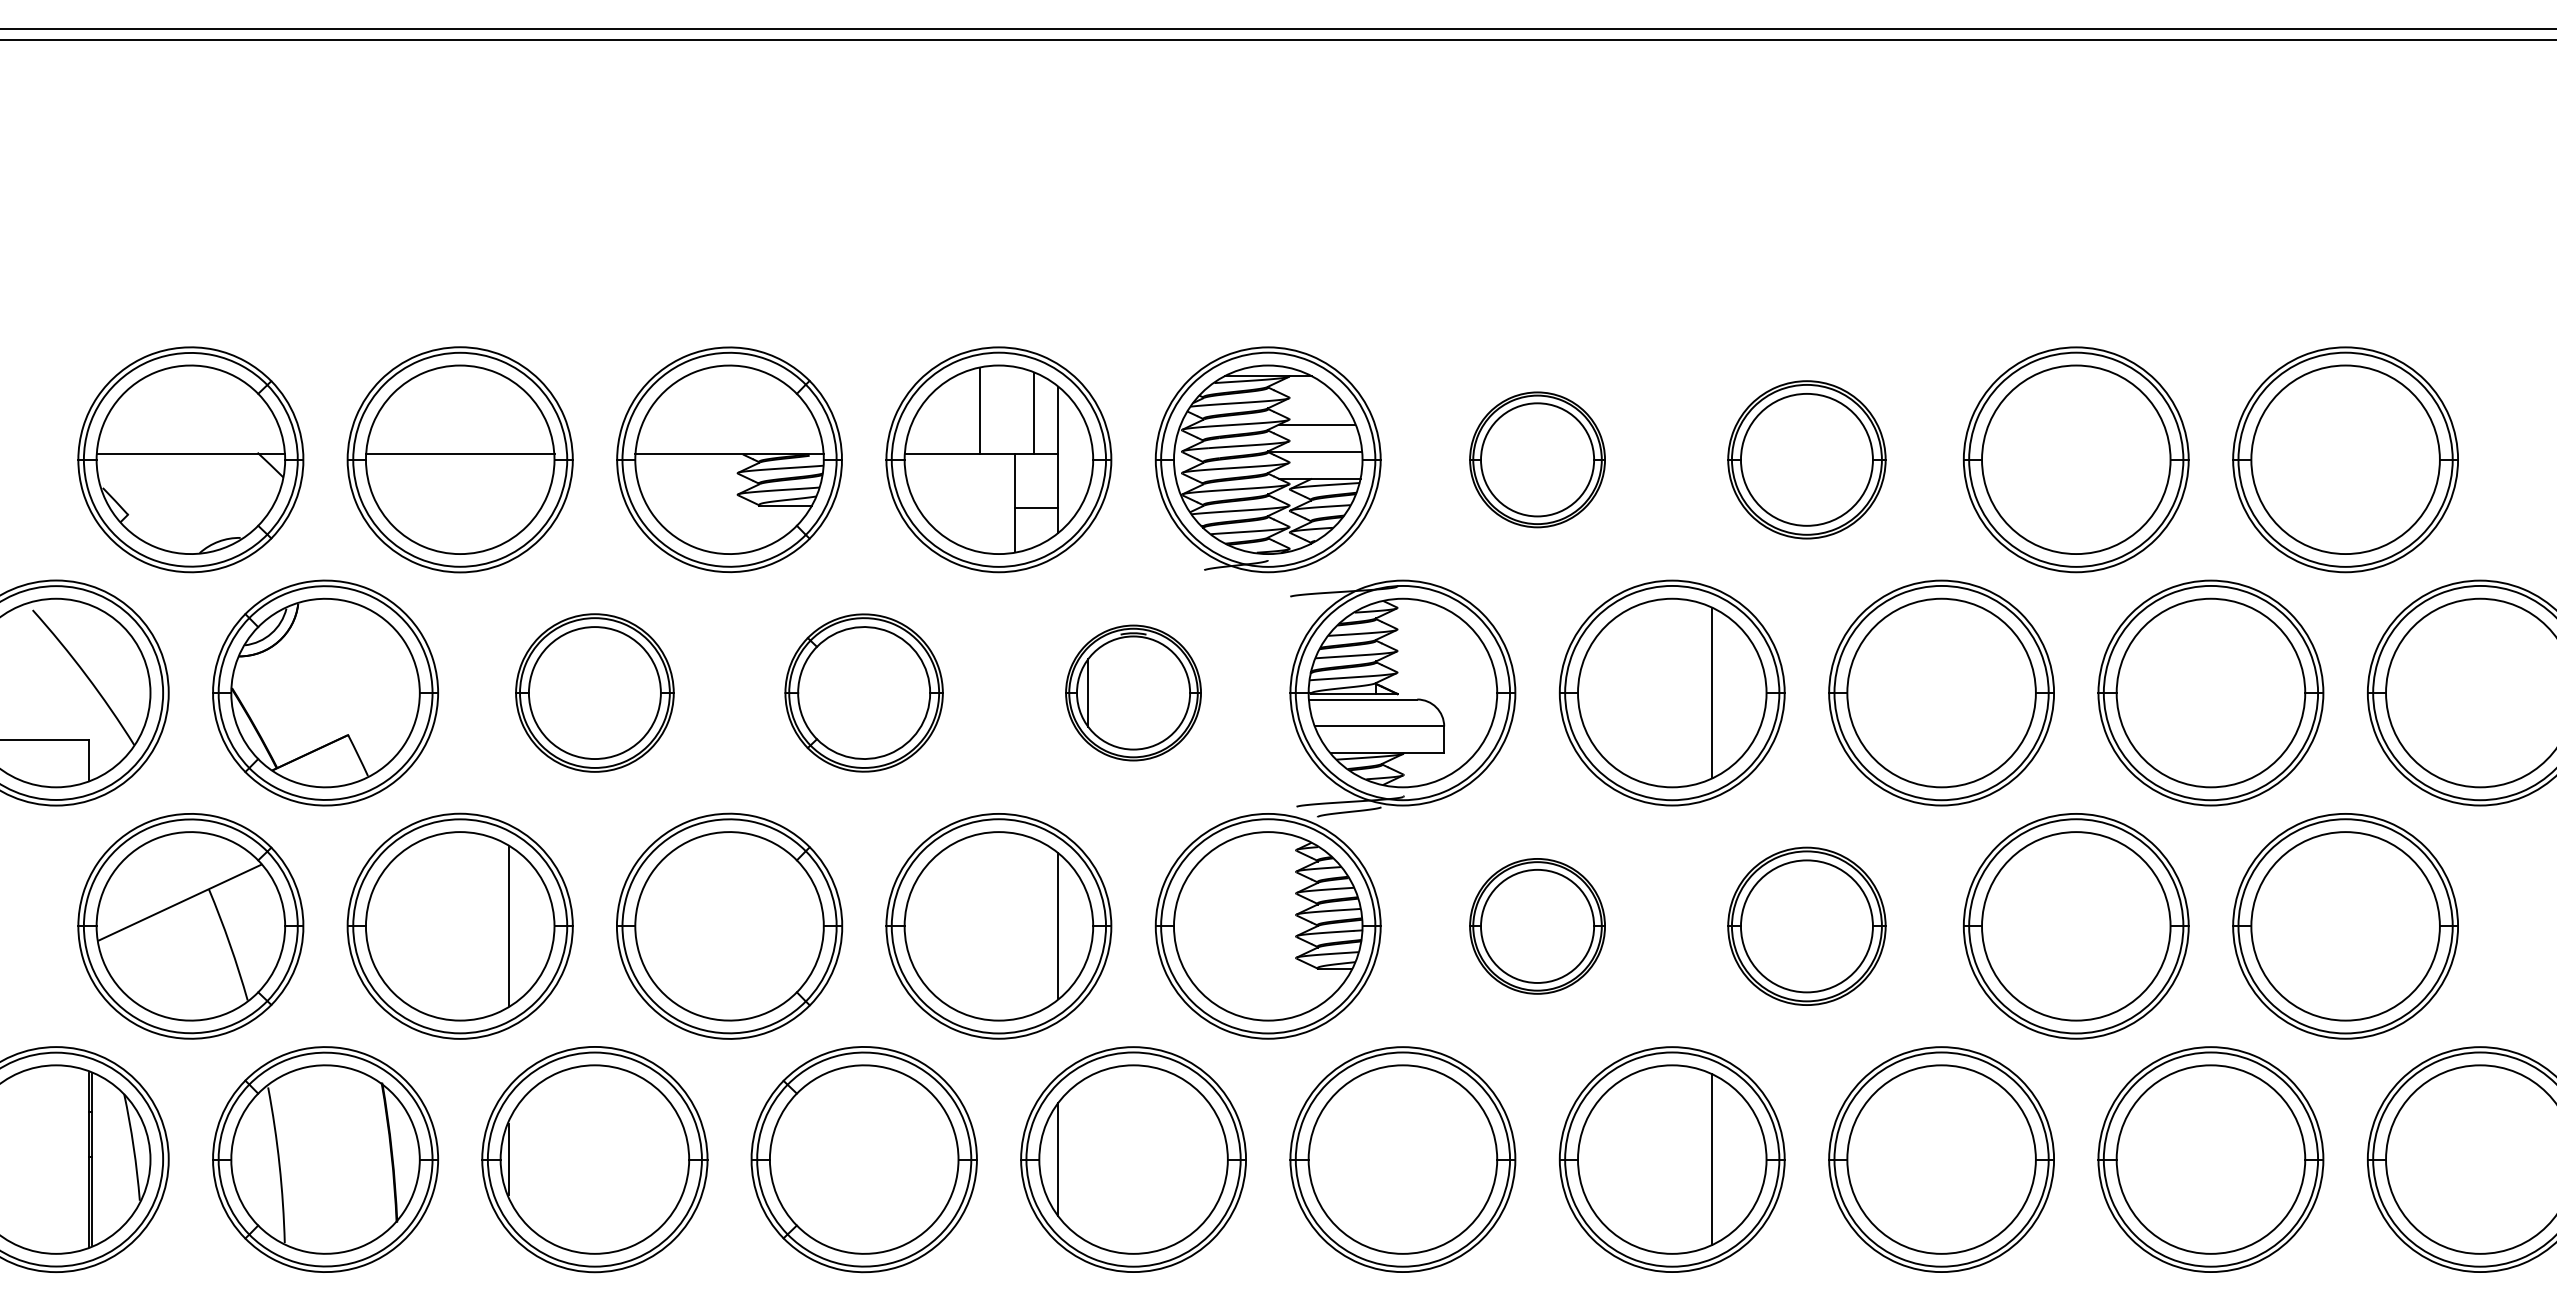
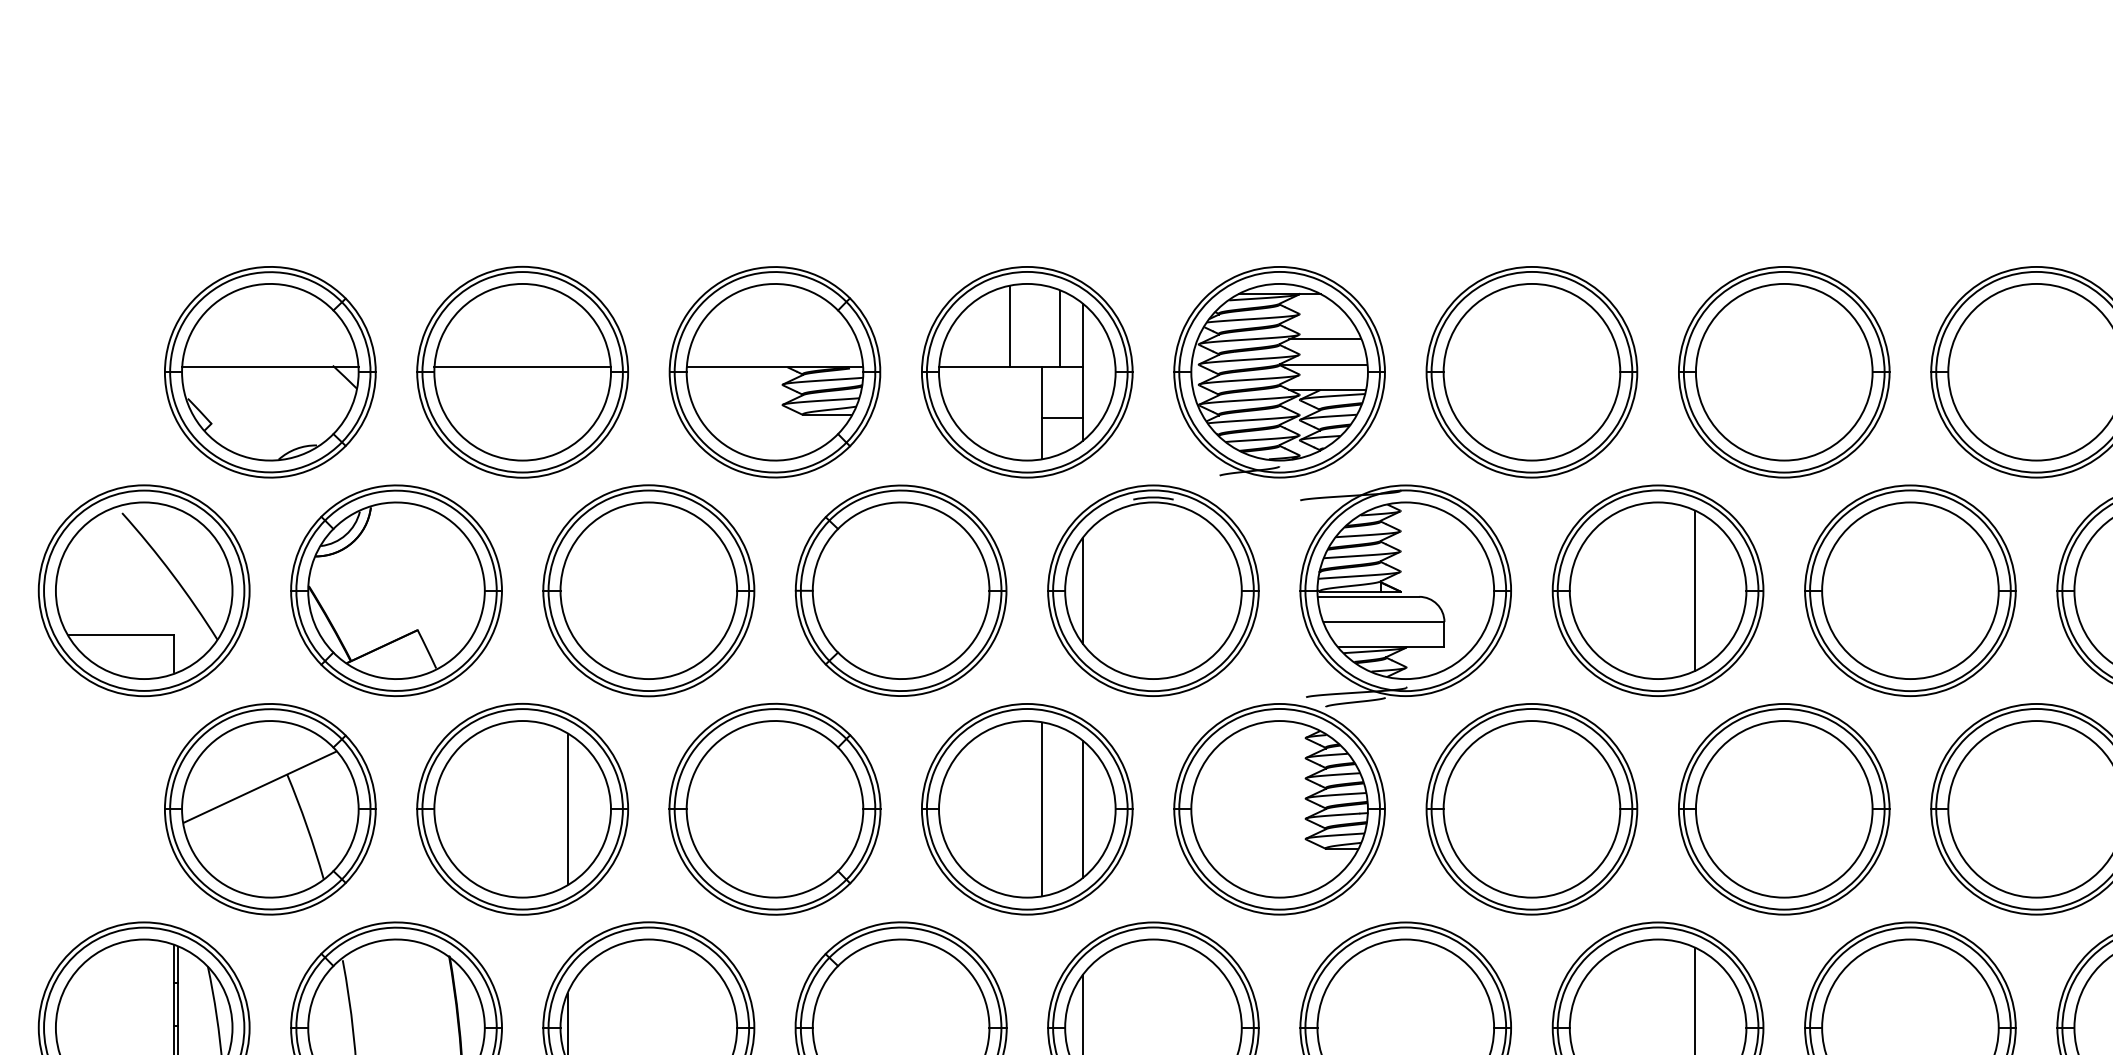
part: (1537, 459) -> (1531, 371), size x1.67
part: (1806, 459) -> (1783, 371), size x1.43
part: (594, 692) -> (648, 590), size x1.43
part: (863, 692) -> (900, 590), size x1.43
part: (1133, 692) -> (1153, 590), size x1.67
line: (1015, 926) -> (1042, 809), added
part: (1537, 926) -> (1531, 809), size x1.67
part: (1806, 926) -> (1783, 809), size x1.43

